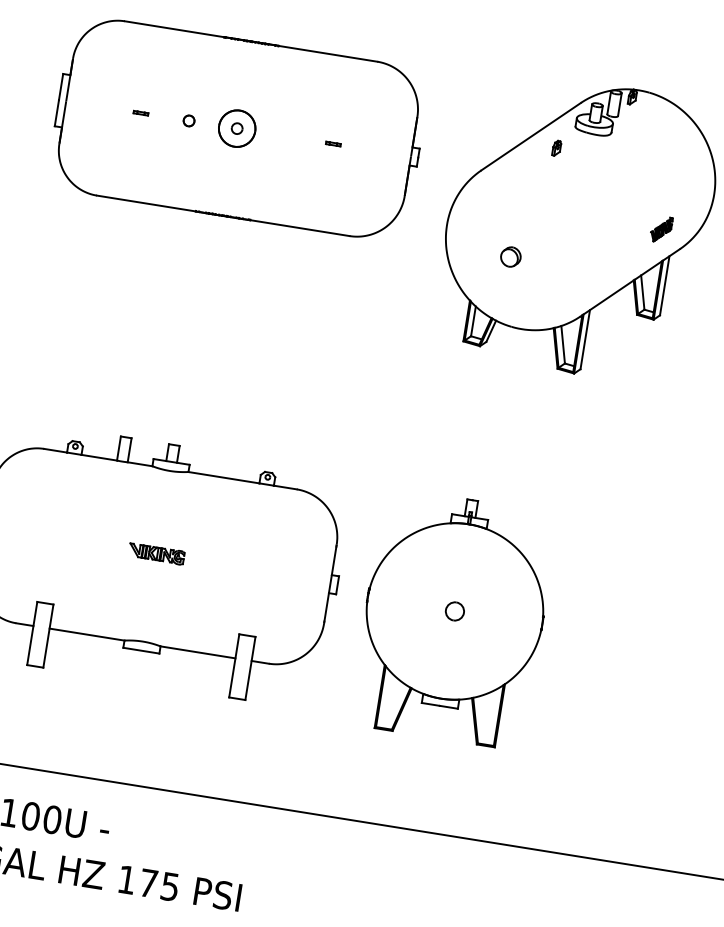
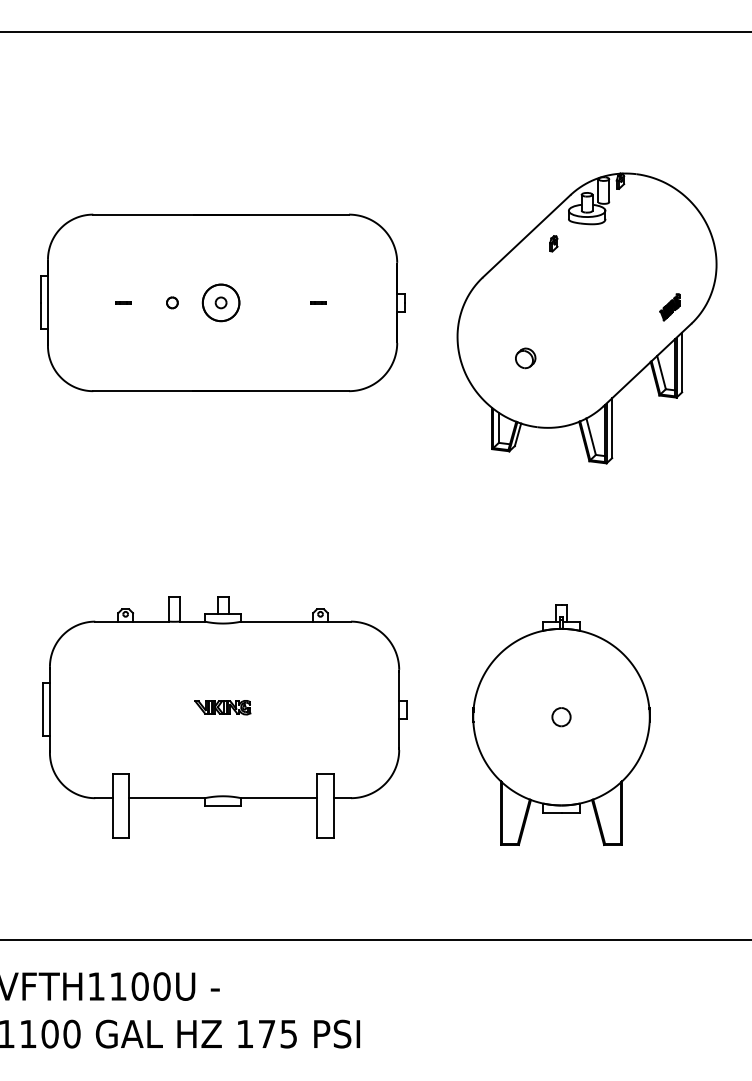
part: (238, 128) -> (222, 302), moved
part: (453, 618) -> (561, 724), moved

